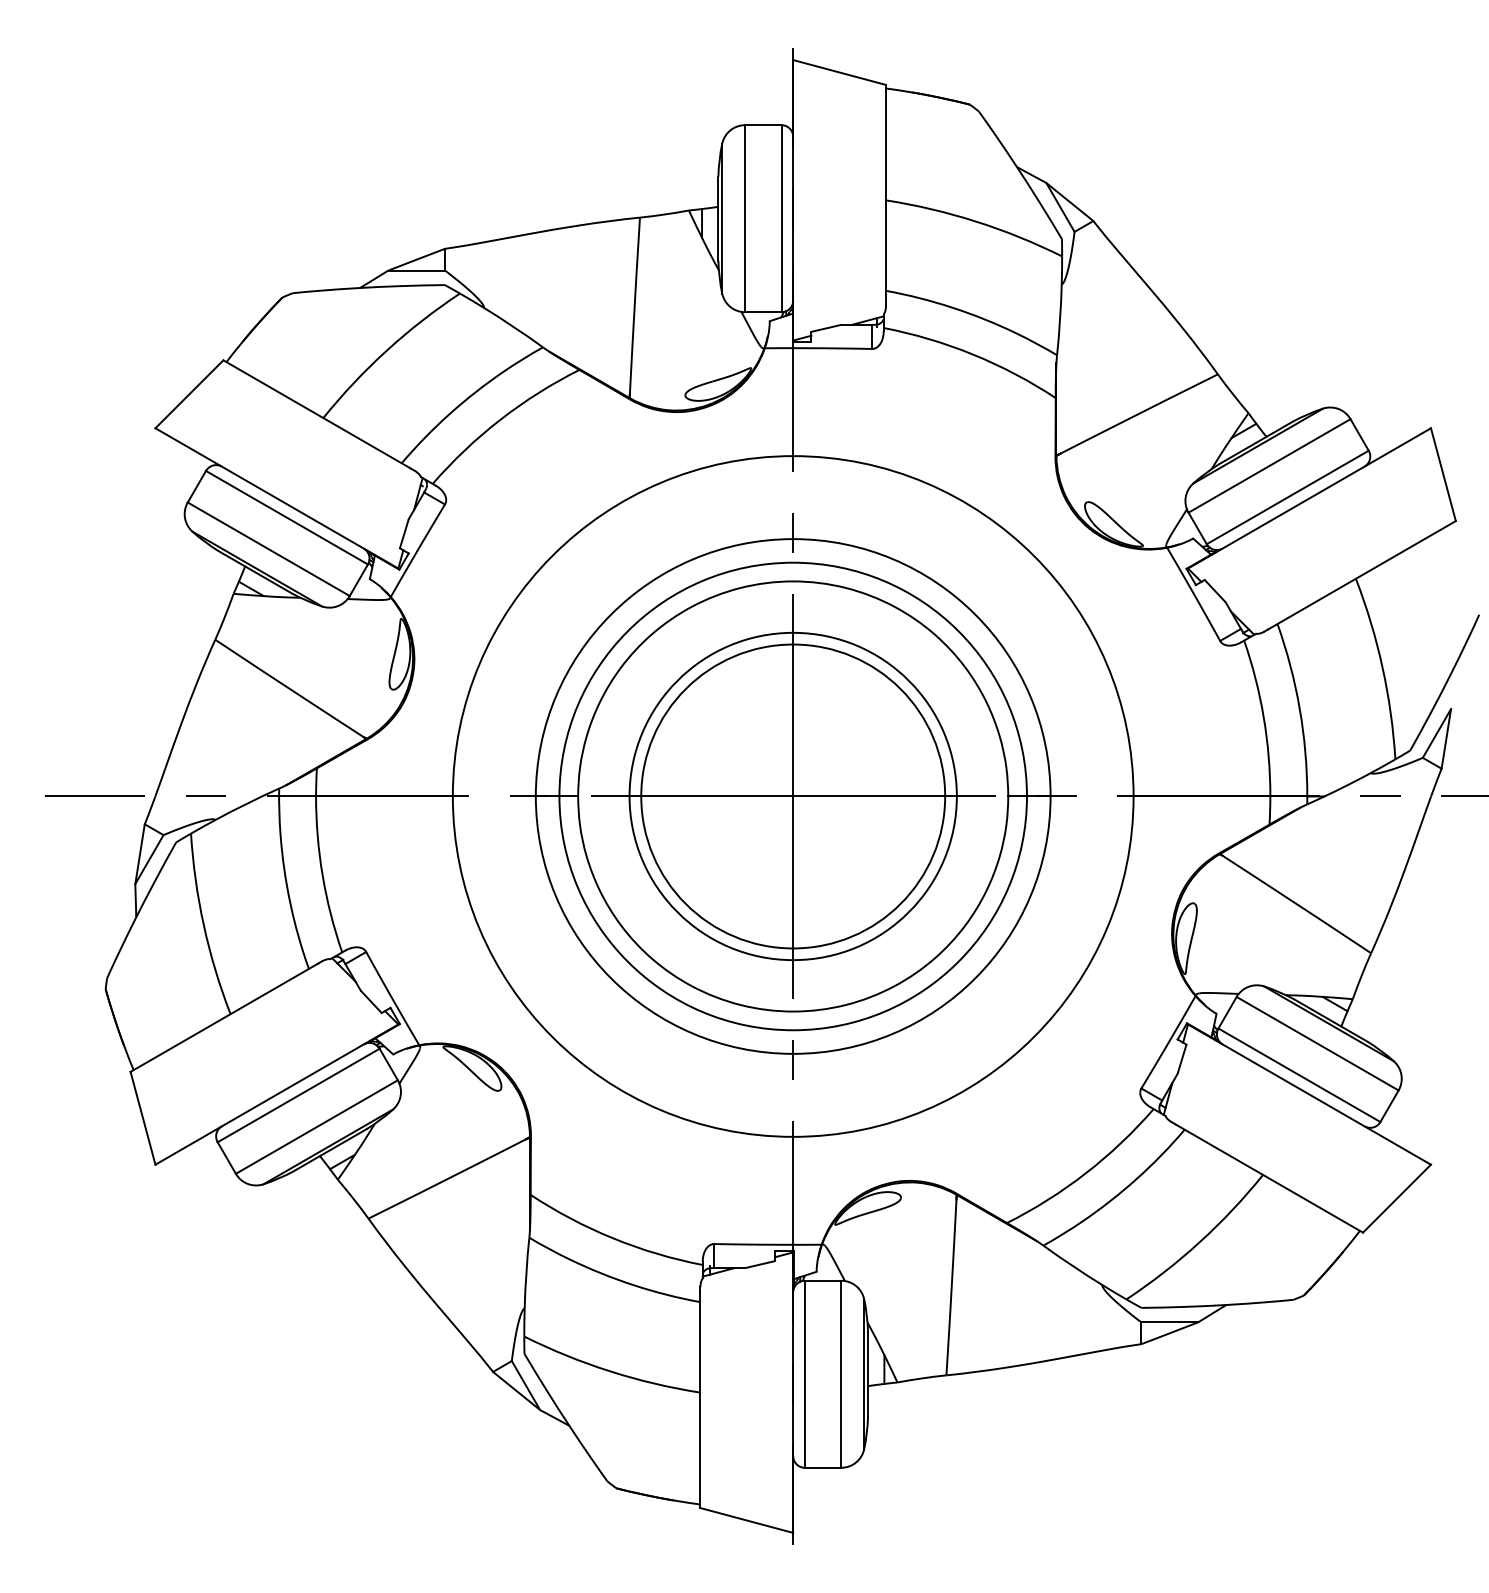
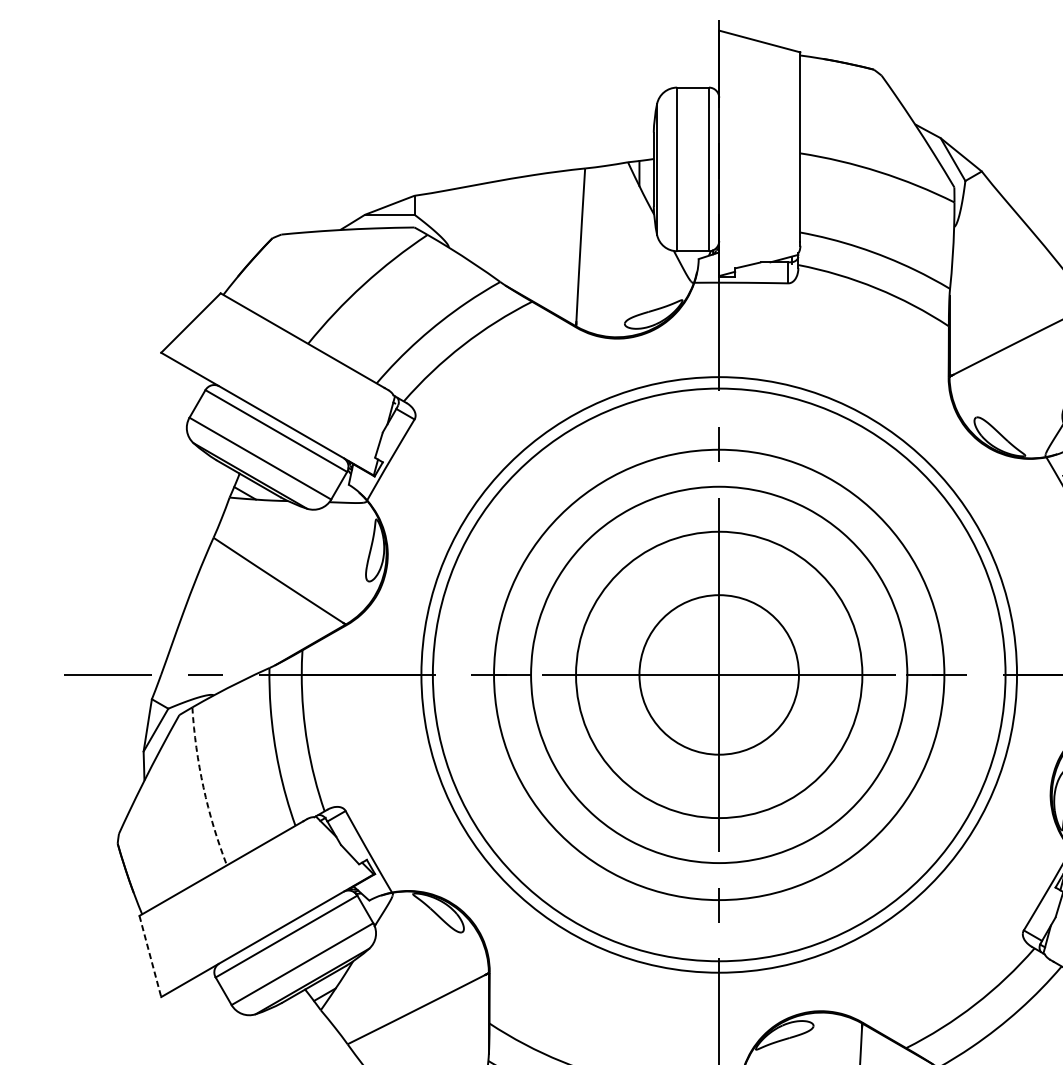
circle: (792, 796) -> (718, 674), size x1.4
circle: (793, 796) -> (719, 674), size x0.6
arc: (203, 925) -> (203, 787), solid -> dashed
line: (143, 1118) -> (150, 956), solid -> dashed

